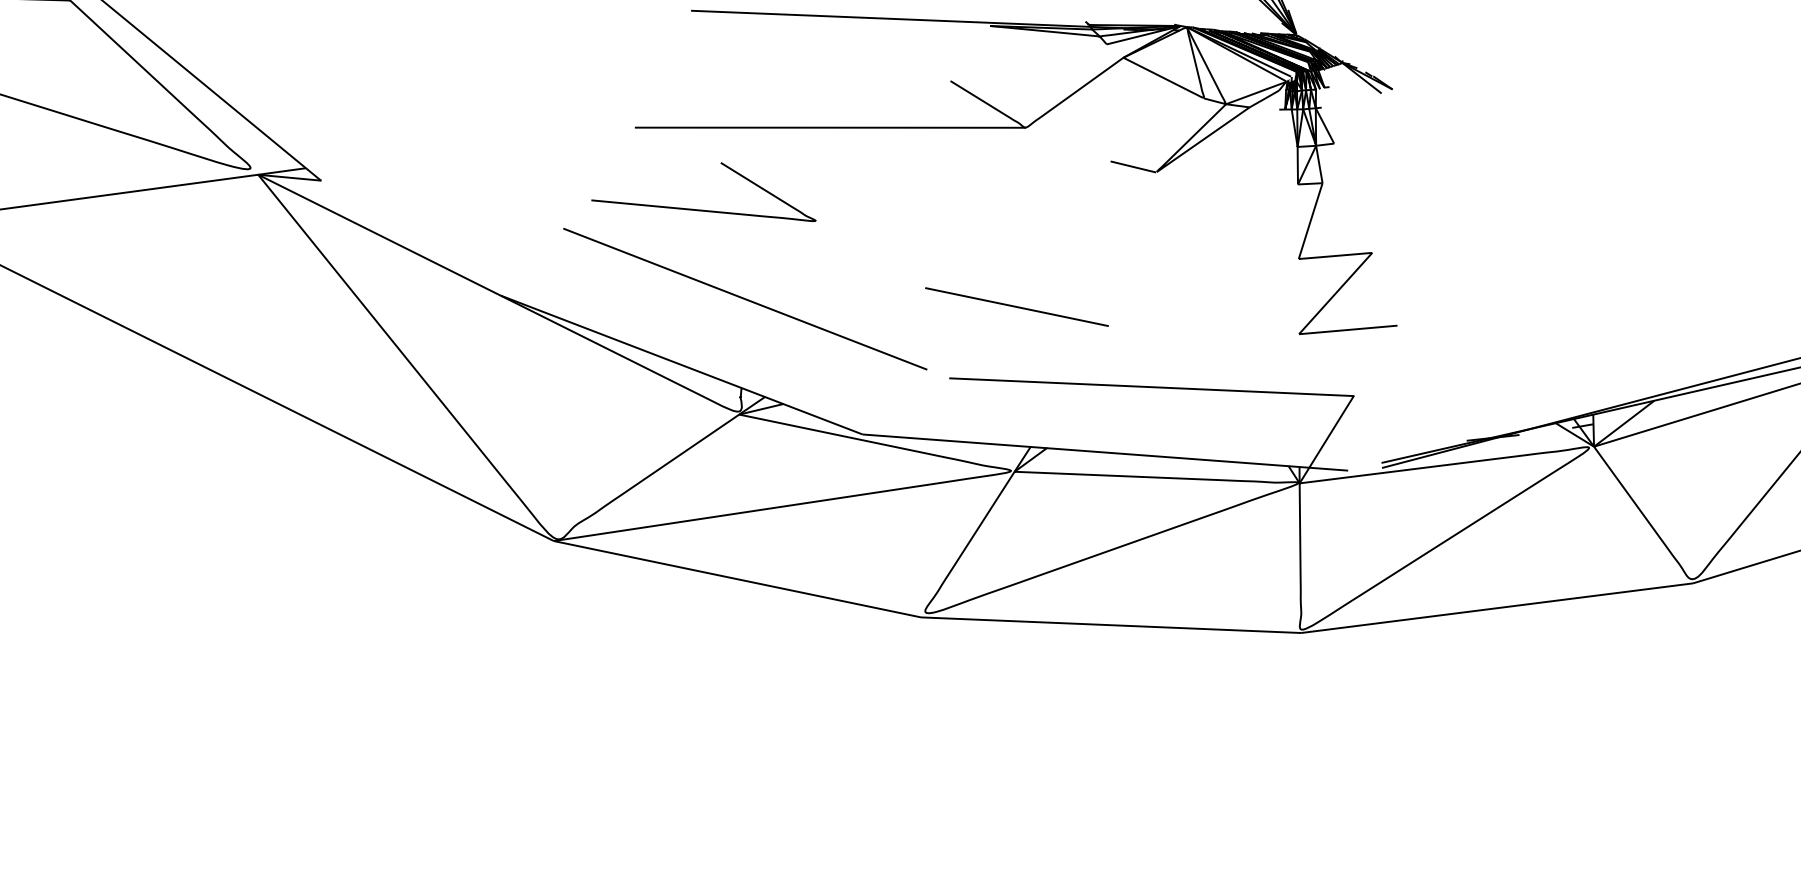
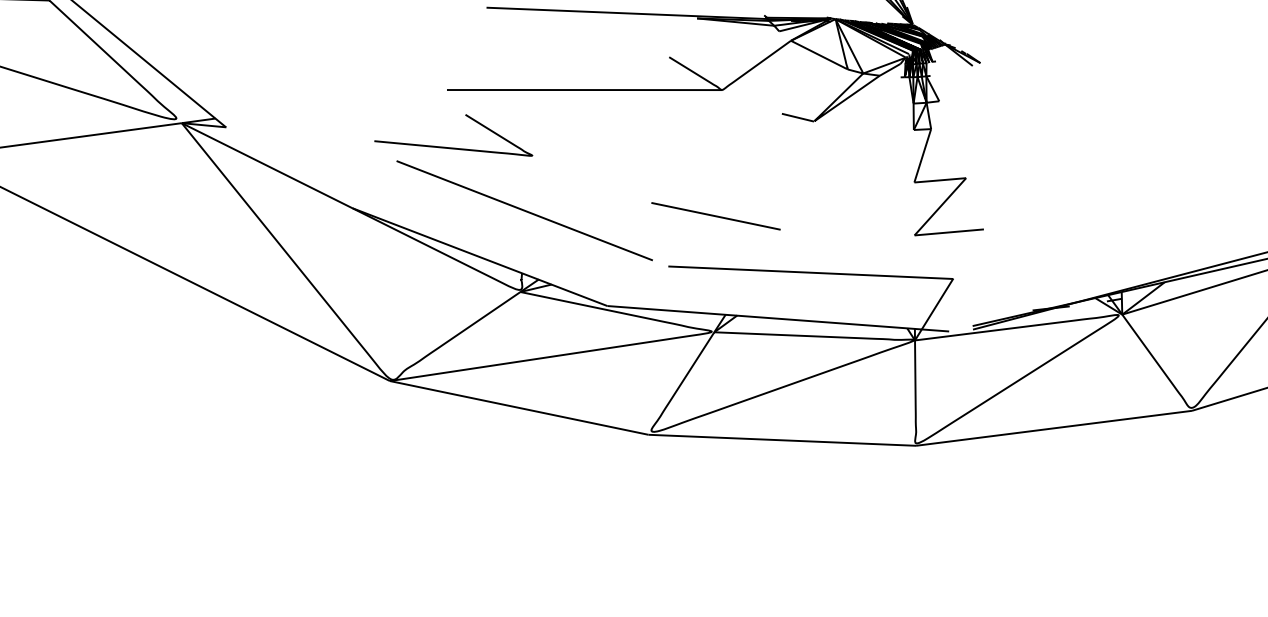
curve: (703, 209) -> (453, 147), moved

